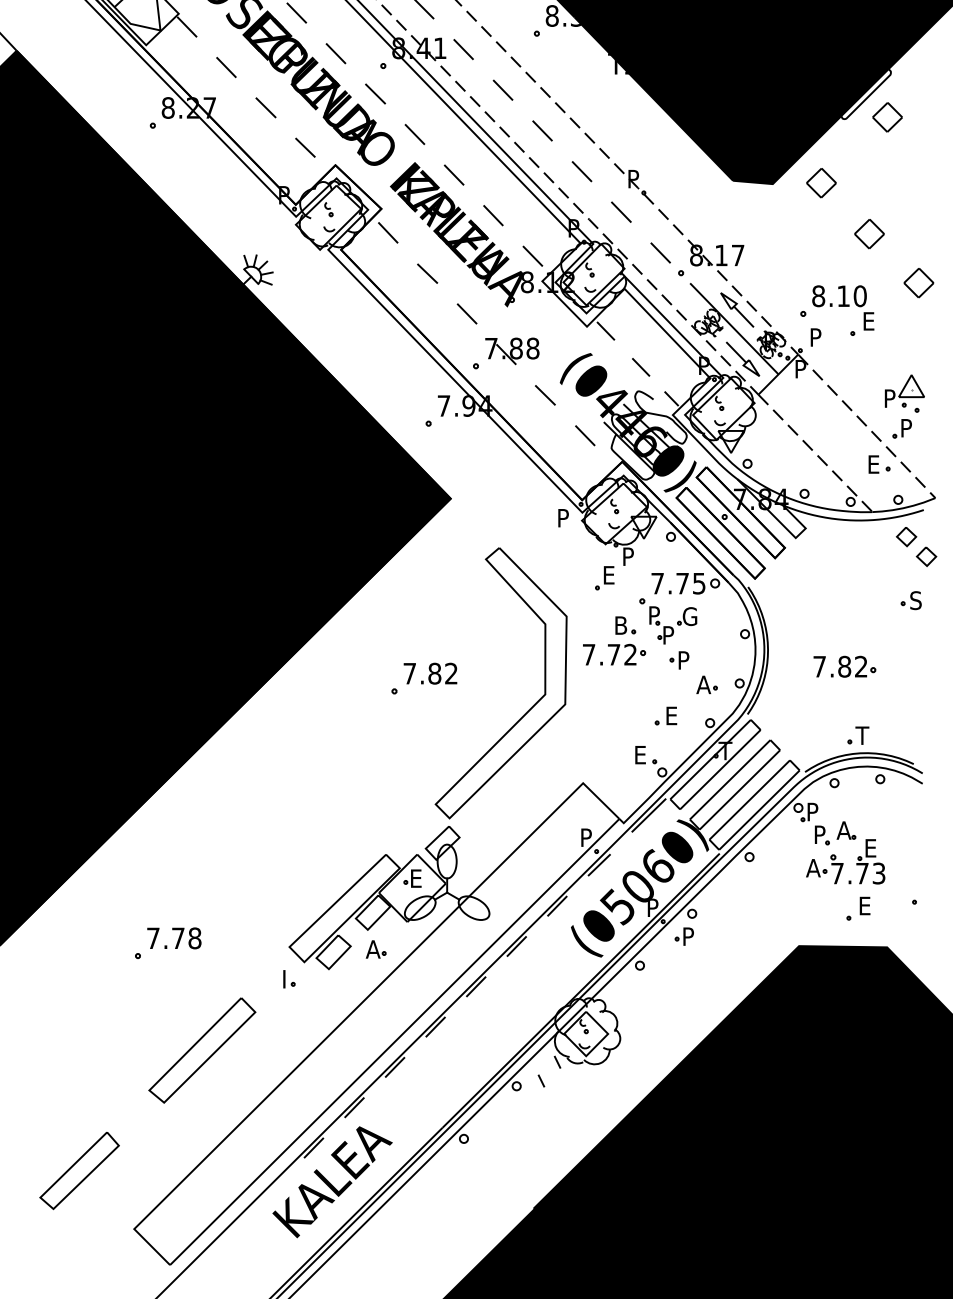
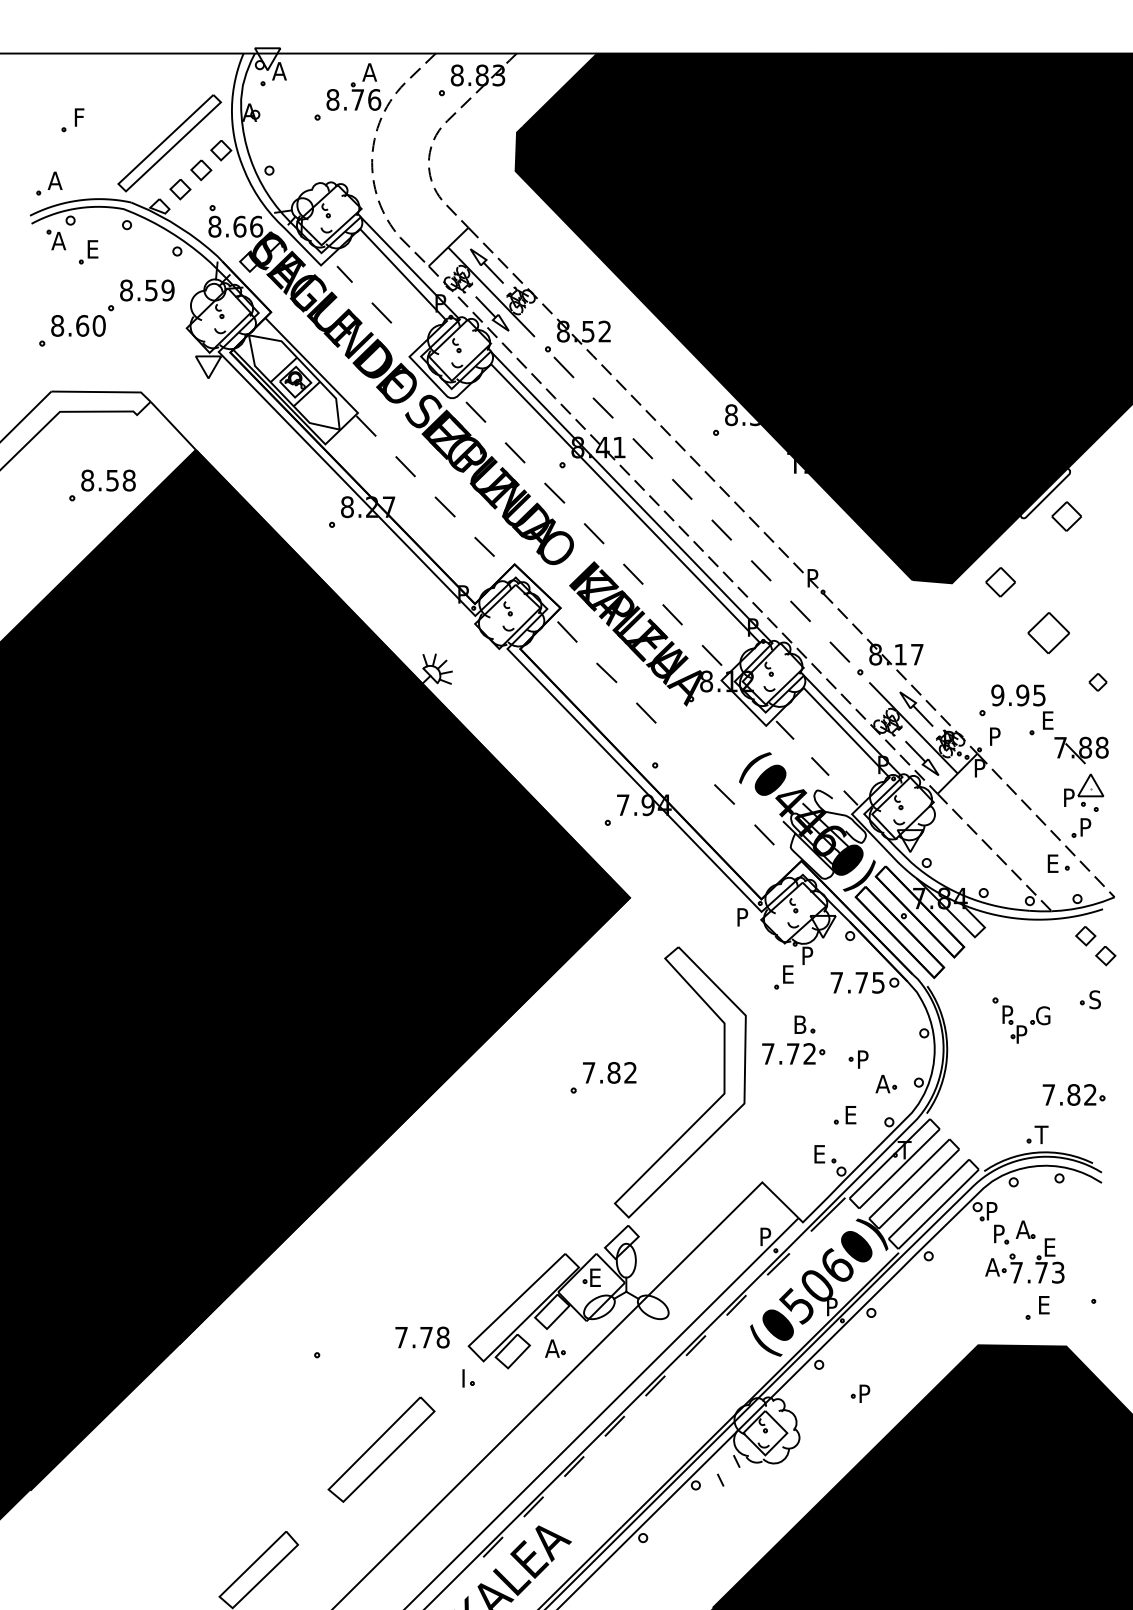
part: (869, 234) -> (1048, 633), size x1.4
part: (918, 283) -> (1097, 682), size x0.6
text: (839, 296) -> (1018, 695), 8.10 -> 9.95
part: (512, 351) -> (1081, 750), moved
part: (668, 621) -> (1021, 1020), moved
part: (844, 666) -> (1073, 1094), moved
part: (684, 936) -> (860, 1393), moved
text: (174, 938) -> (422, 1337), moved

